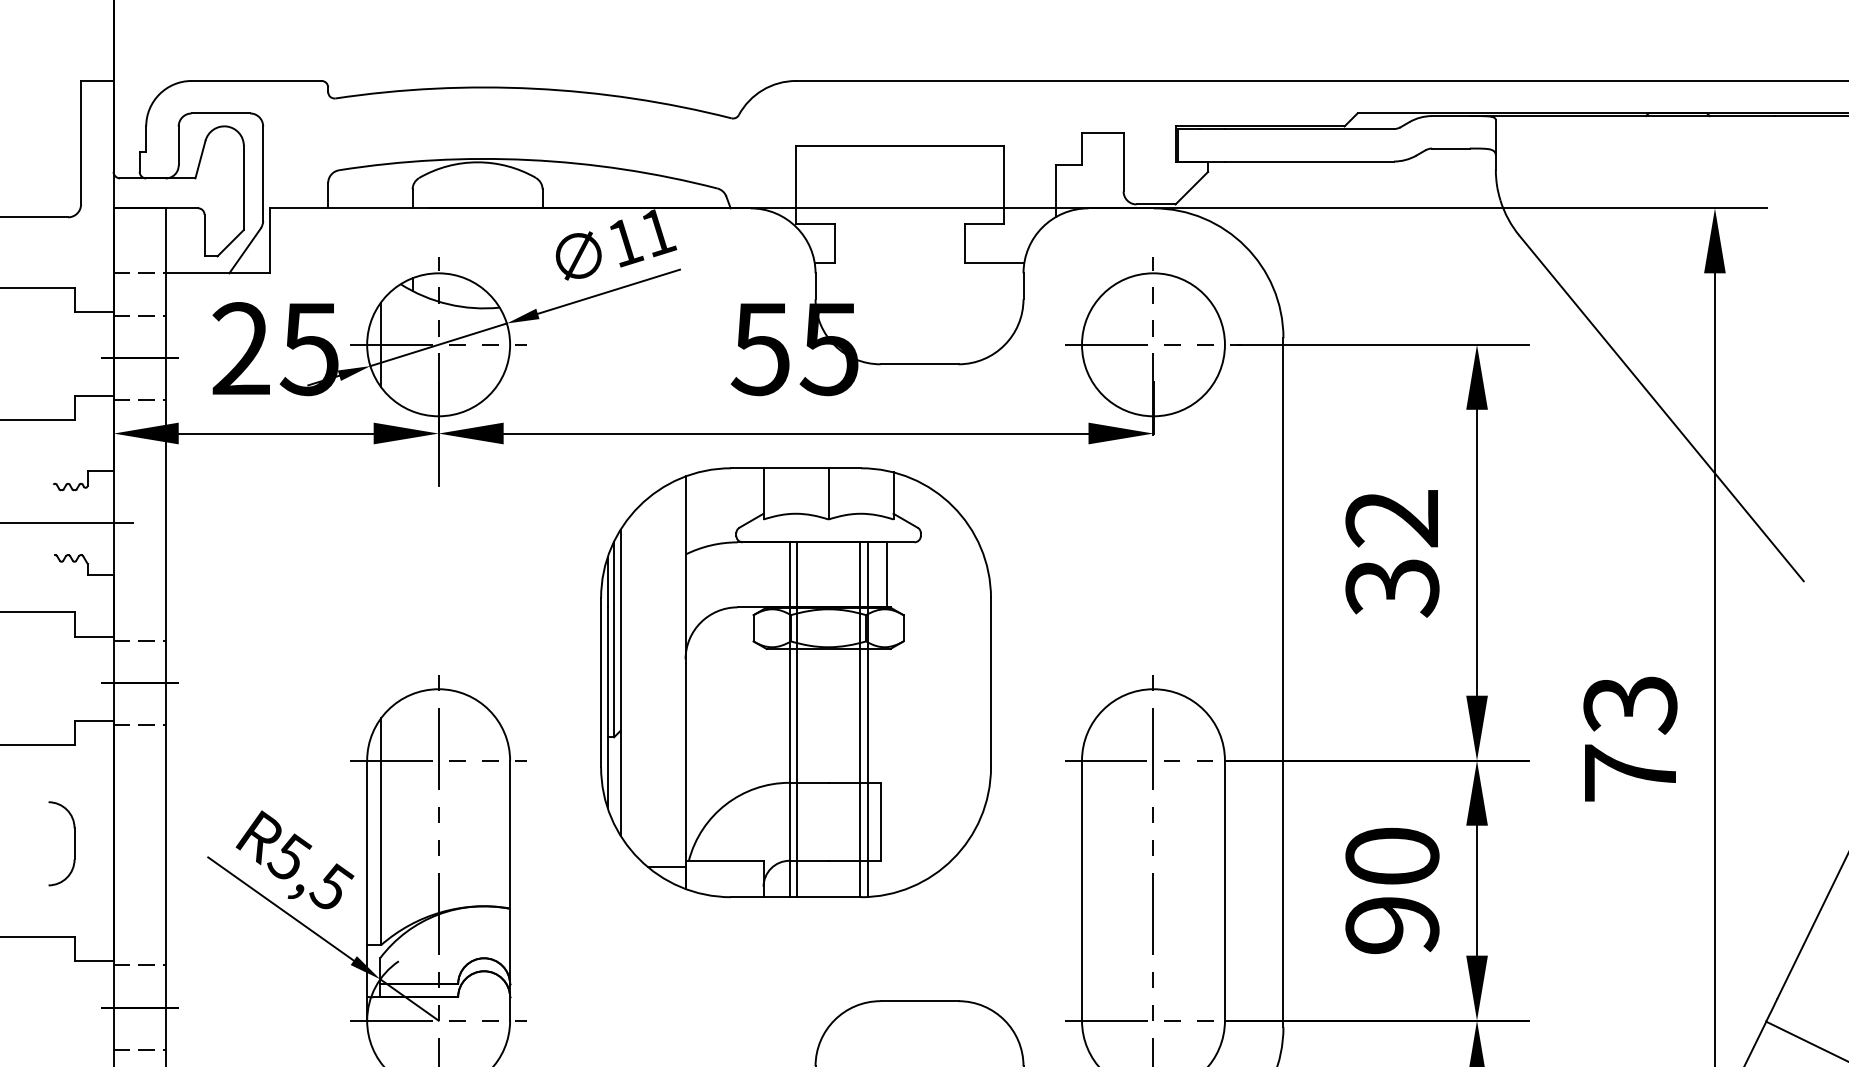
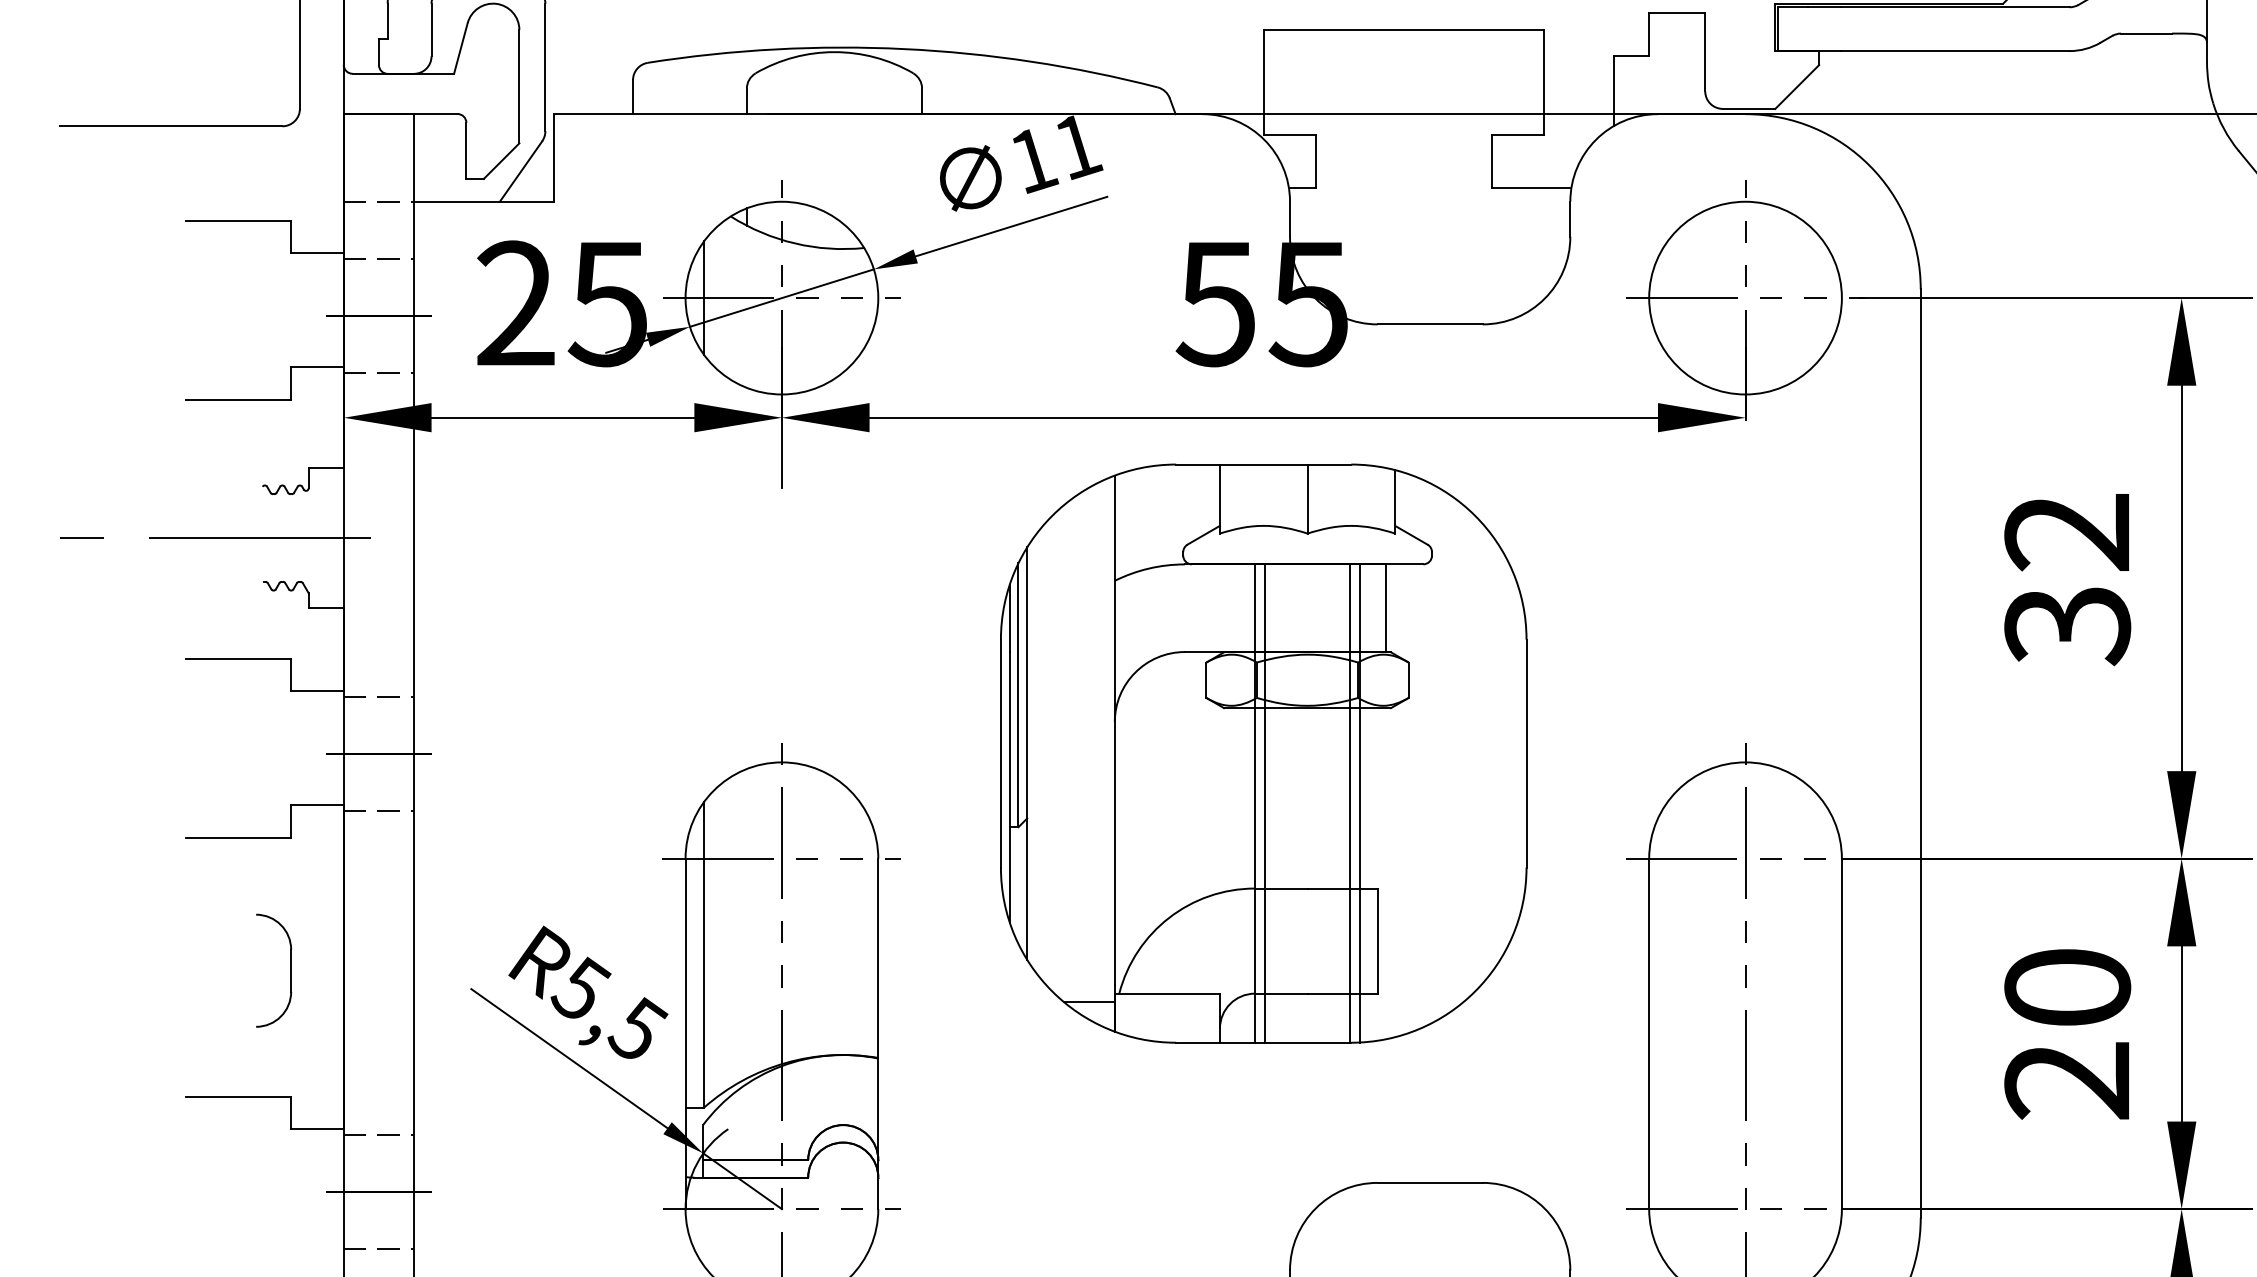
text: (1392, 925) -> (2067, 1080), 90 -> 20

